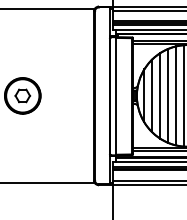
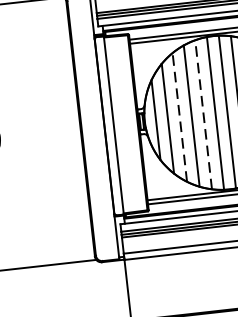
line: (160, 95) -> (180, 116), solid -> dashed
line: (175, 95) -> (202, 114), solid -> dashed

